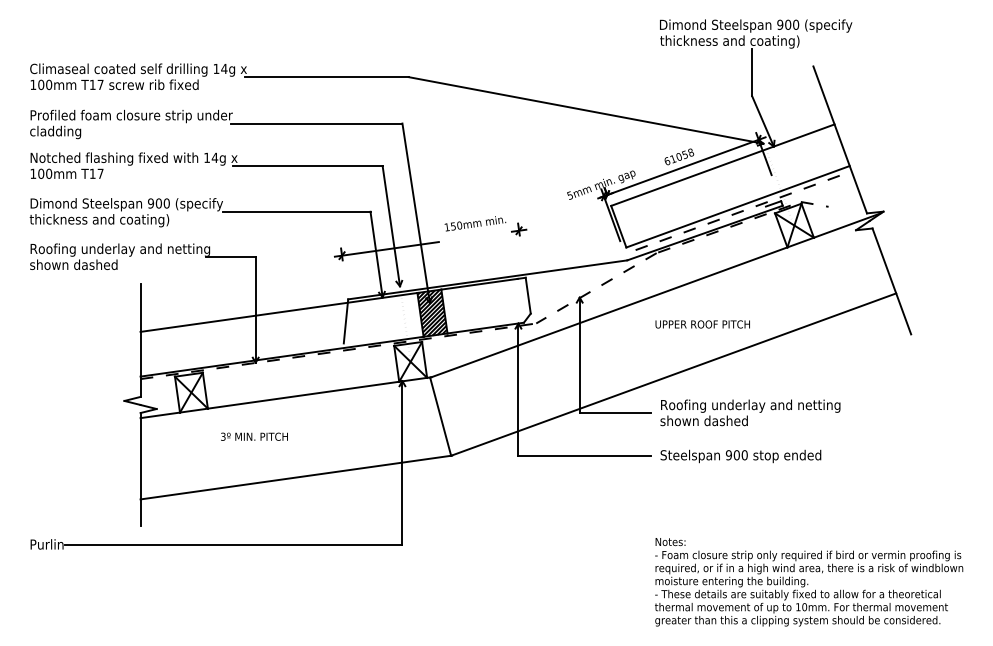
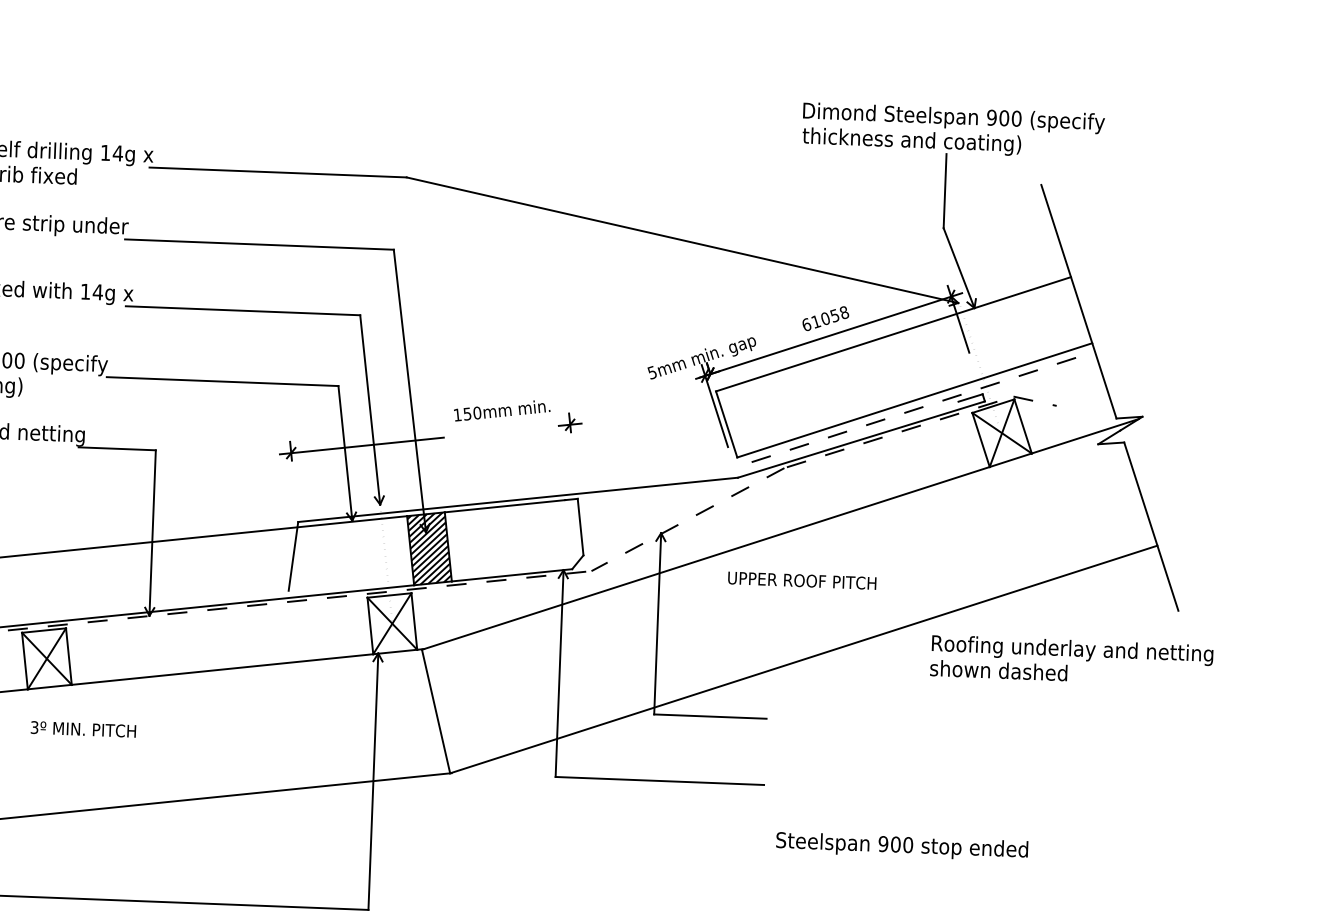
text: (702, 324) -> (801, 580), moved
text: (750, 412) -> (1071, 660), moved
text: (254, 436) -> (83, 729), moved
text: (740, 456) -> (901, 846), moved

